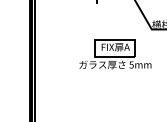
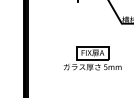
part: (115, 54) -> (92, 58), moved

